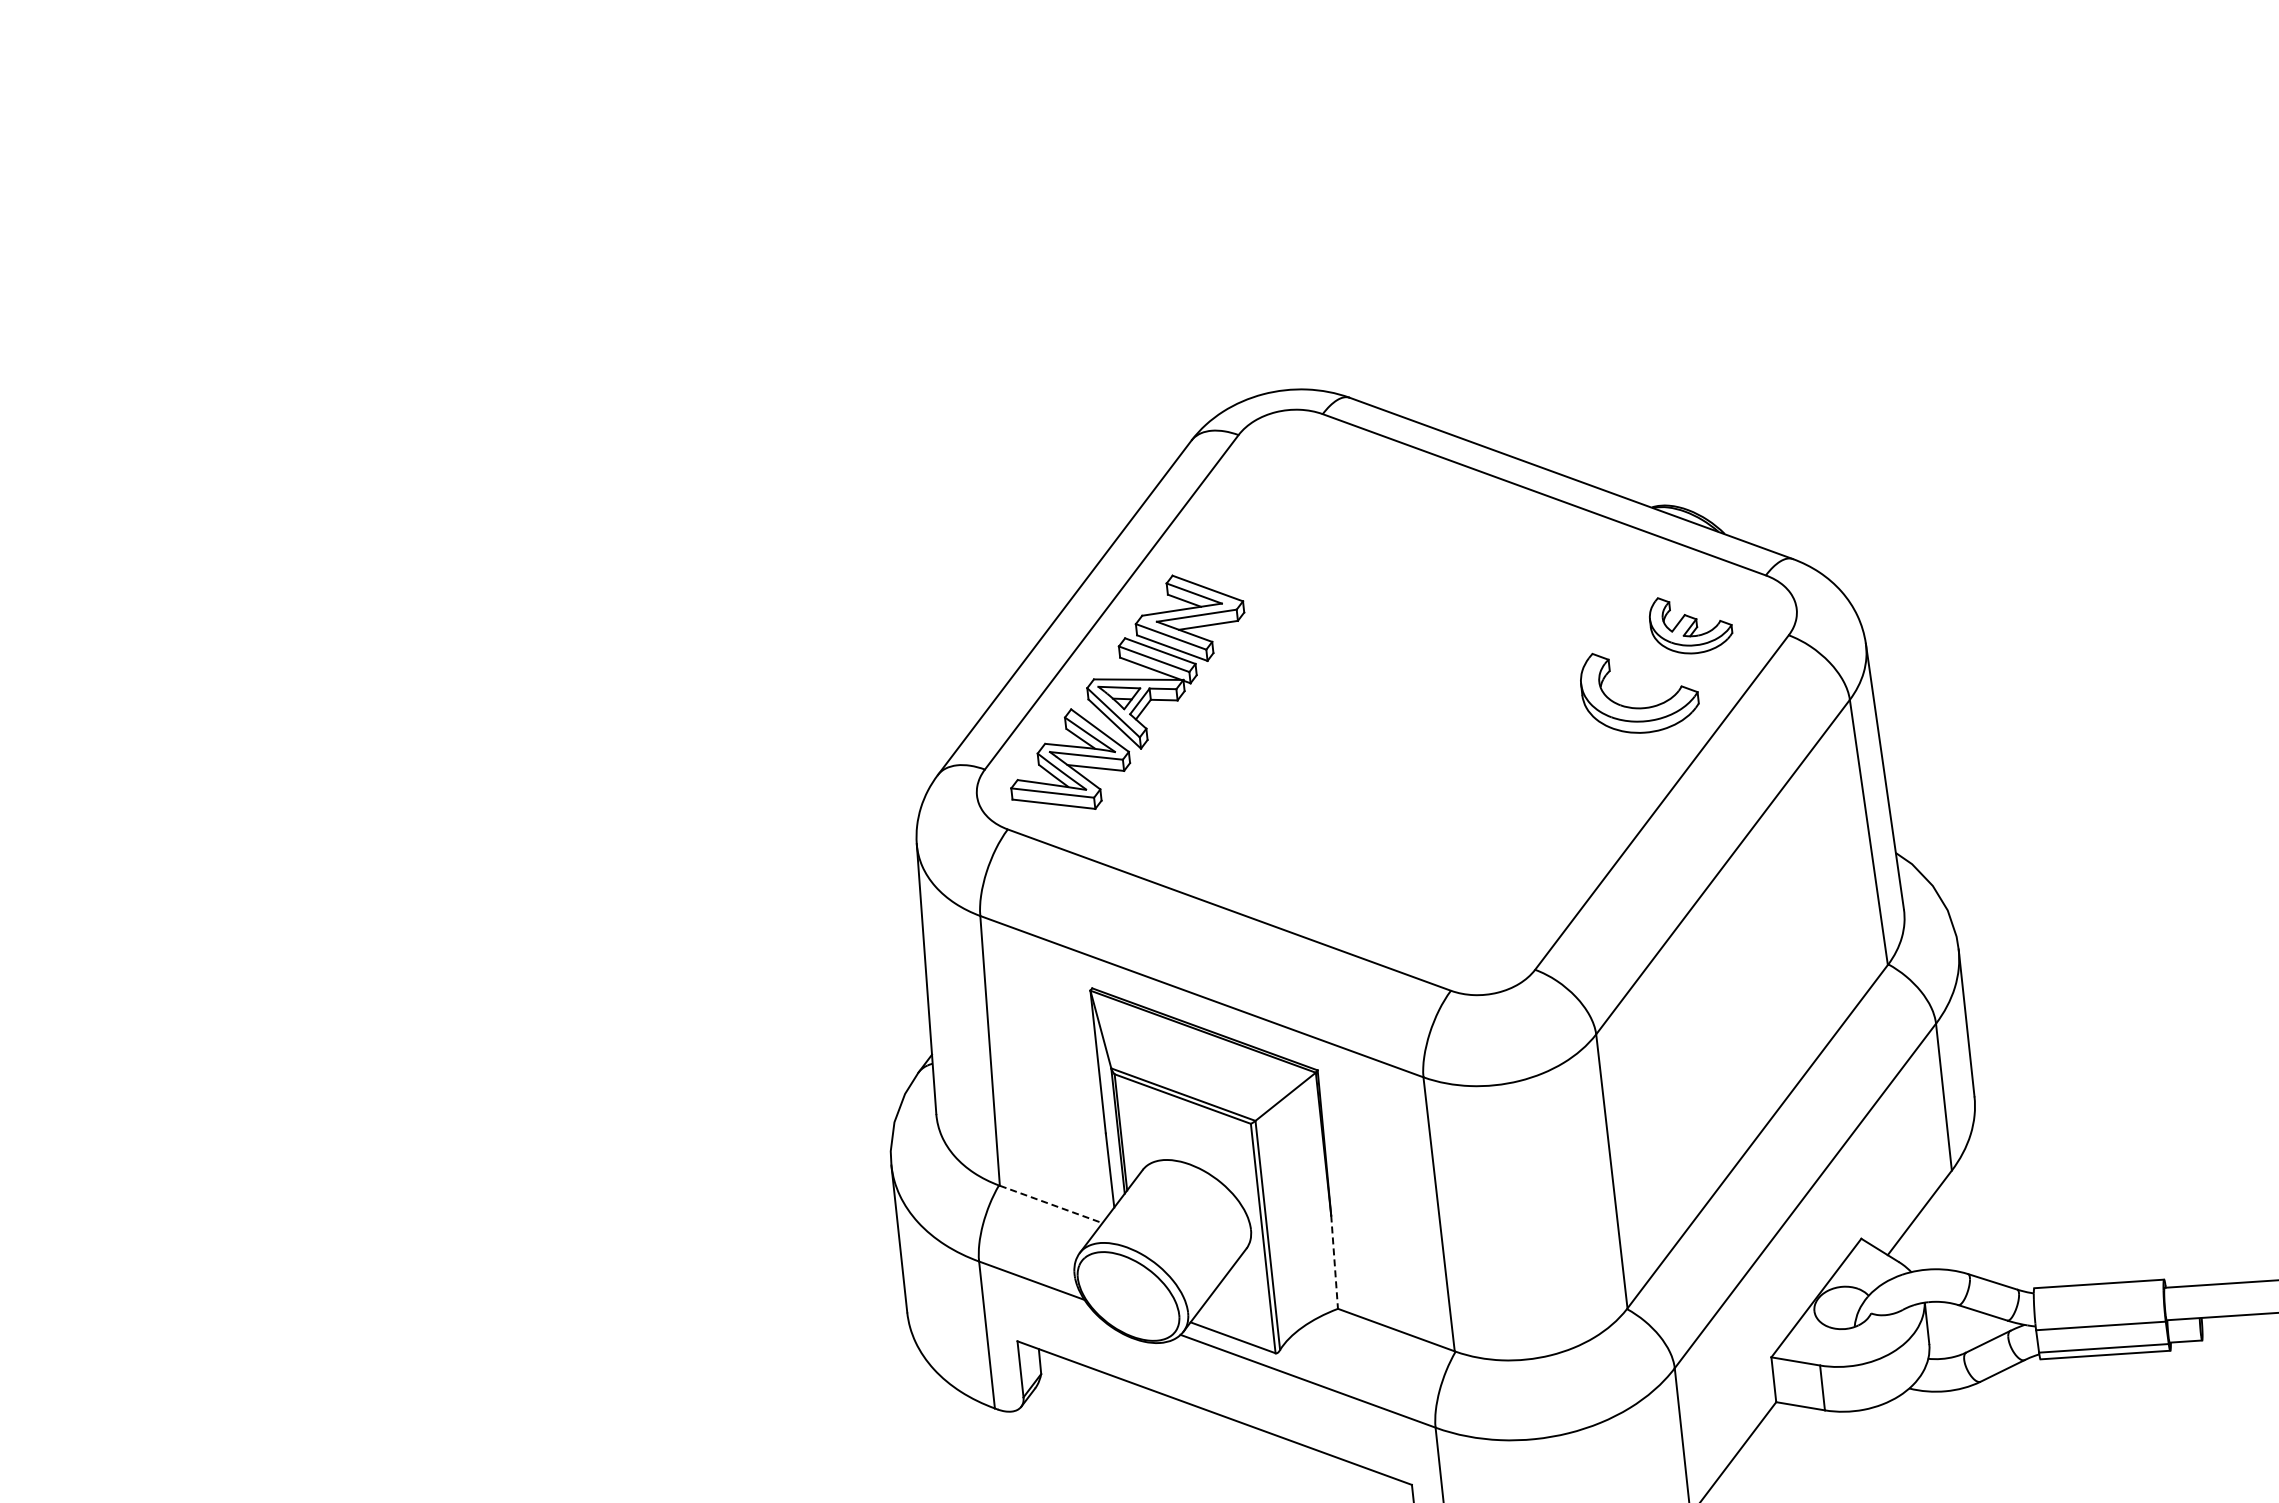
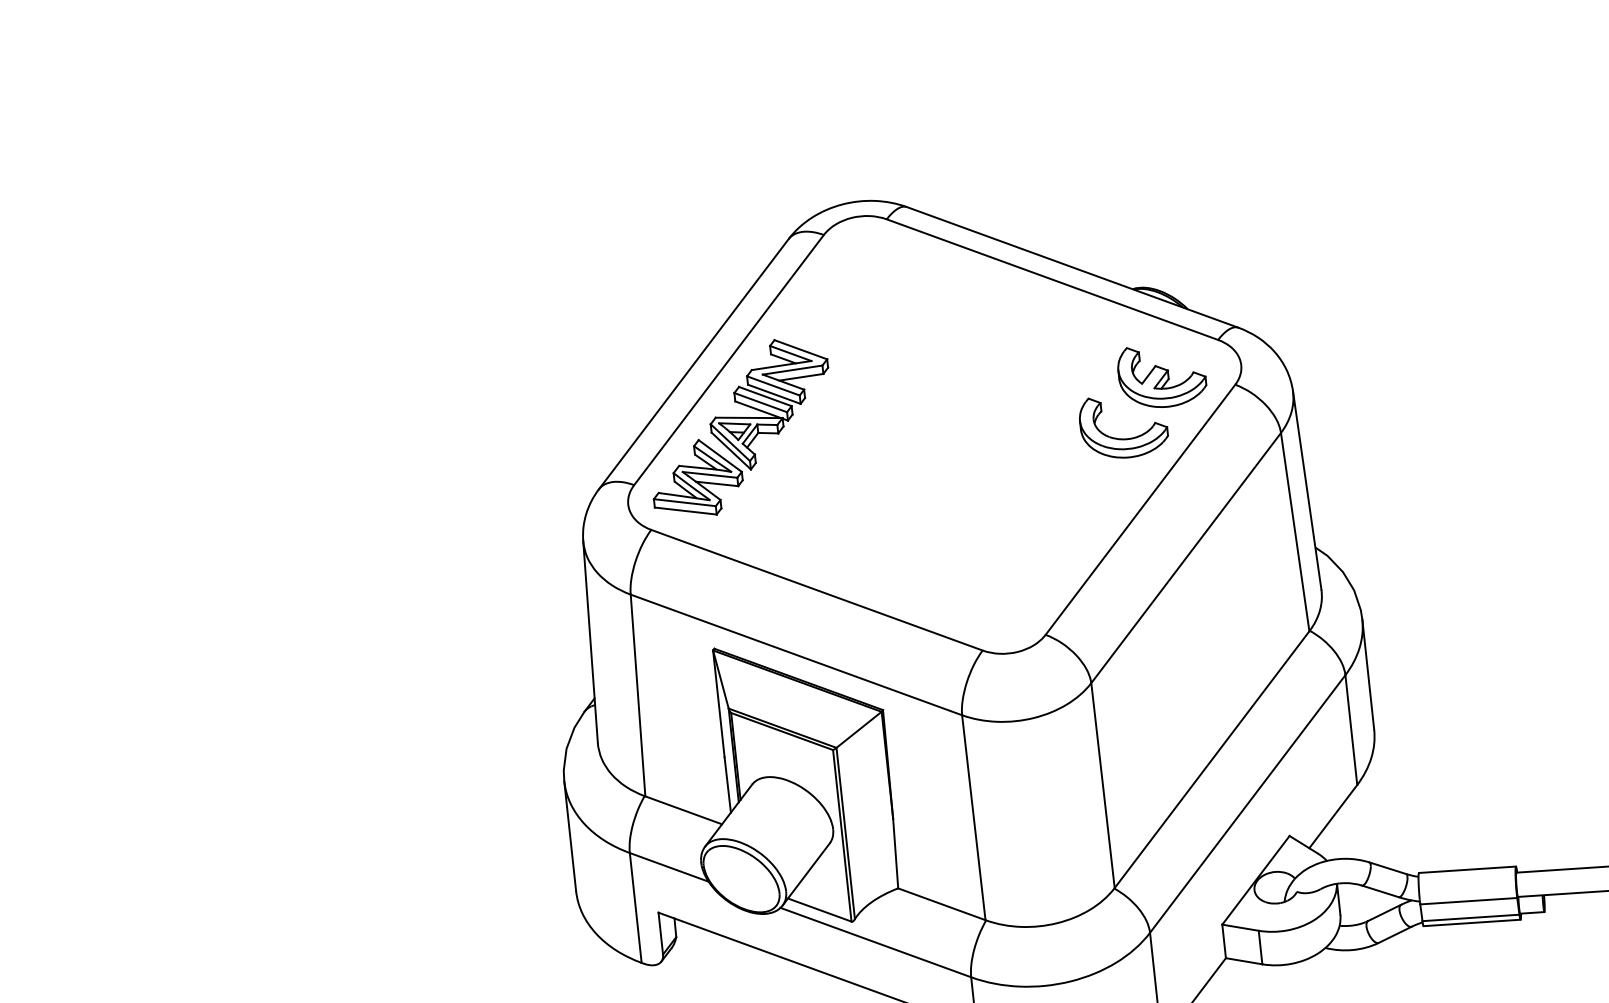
part: (1690, 625) -> (1161, 377), size x1.43
line: (1051, 1204) -> (683, 810), dashed -> solid
line: (1334, 1262) -> (895, 853), dashed -> solid

